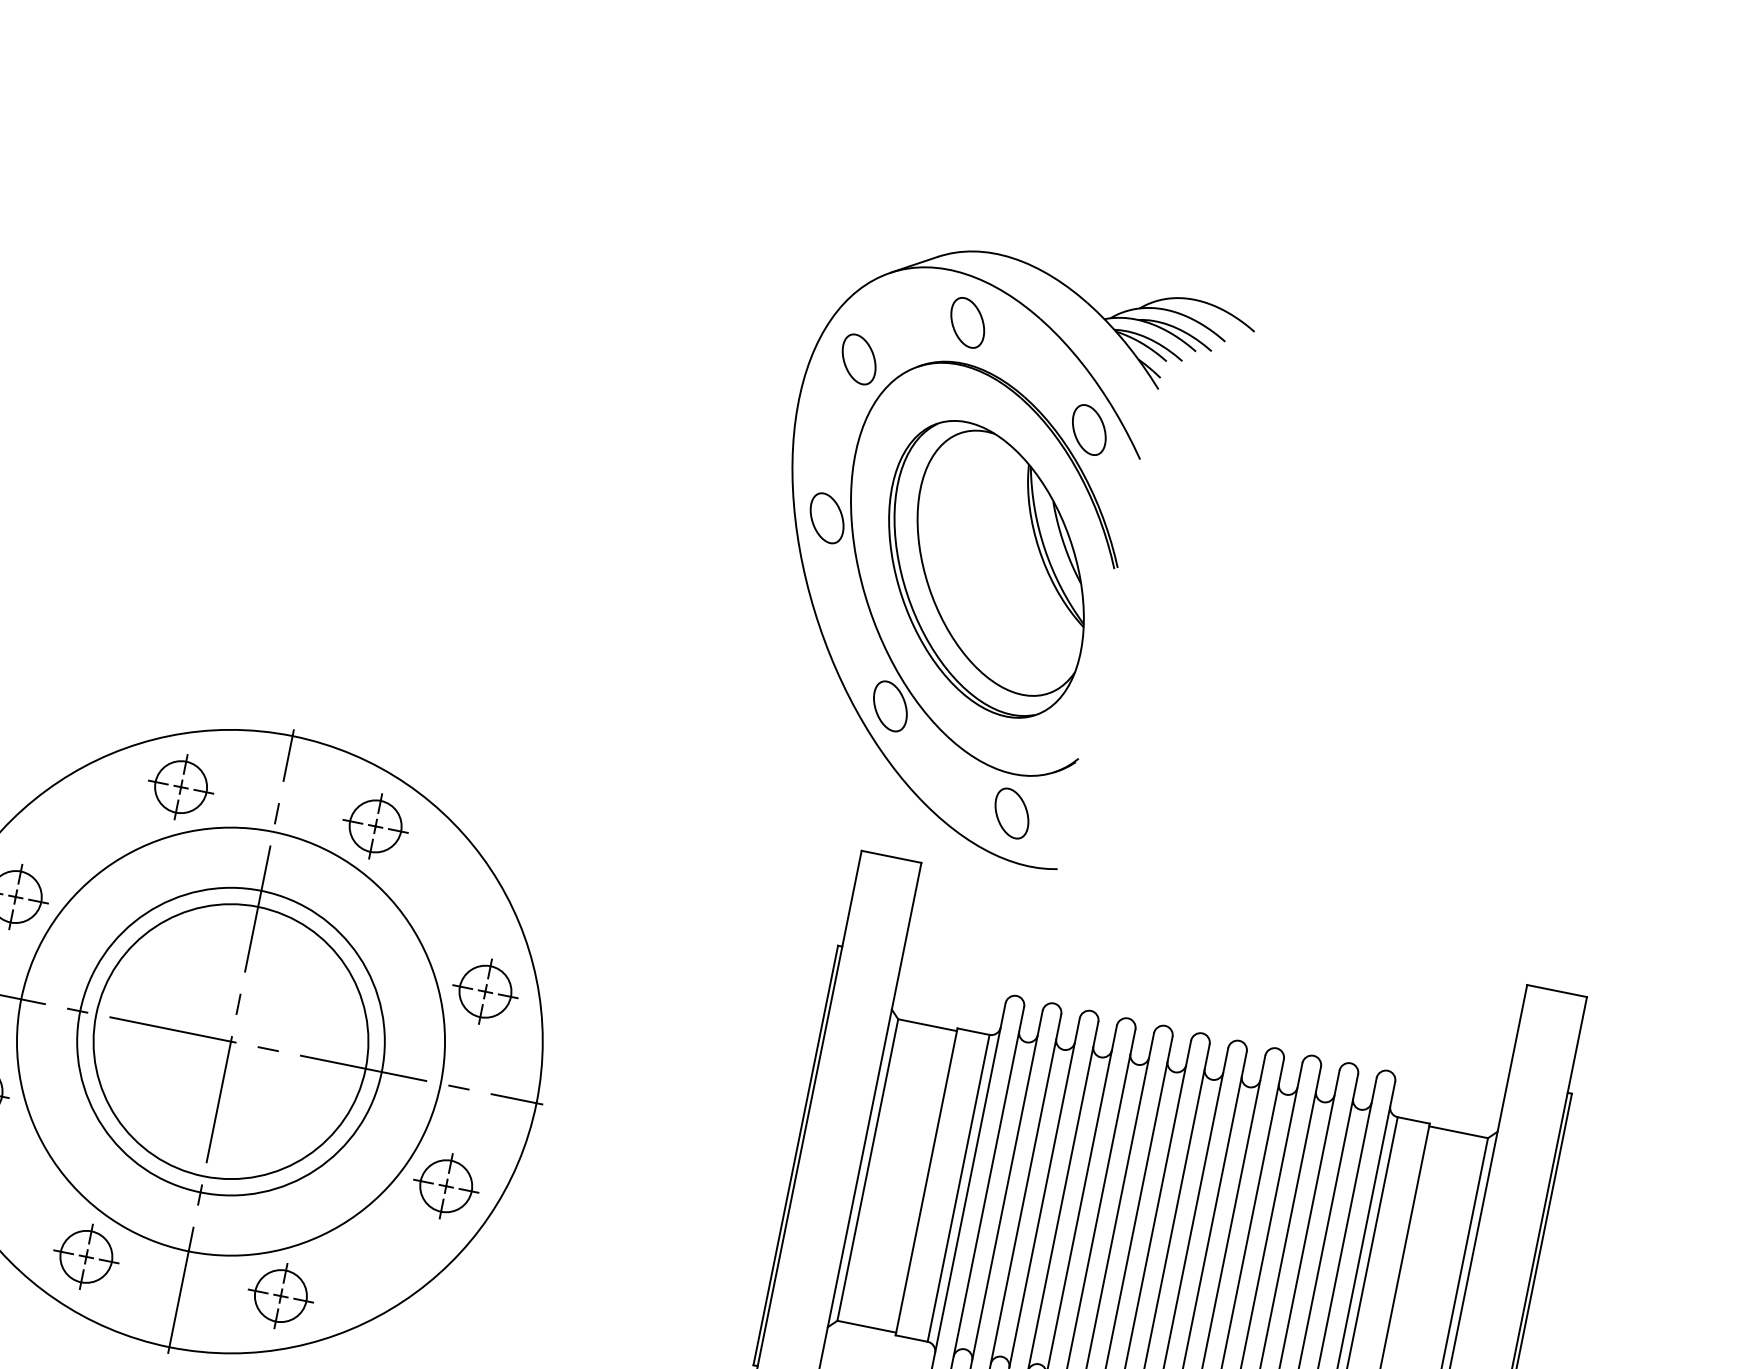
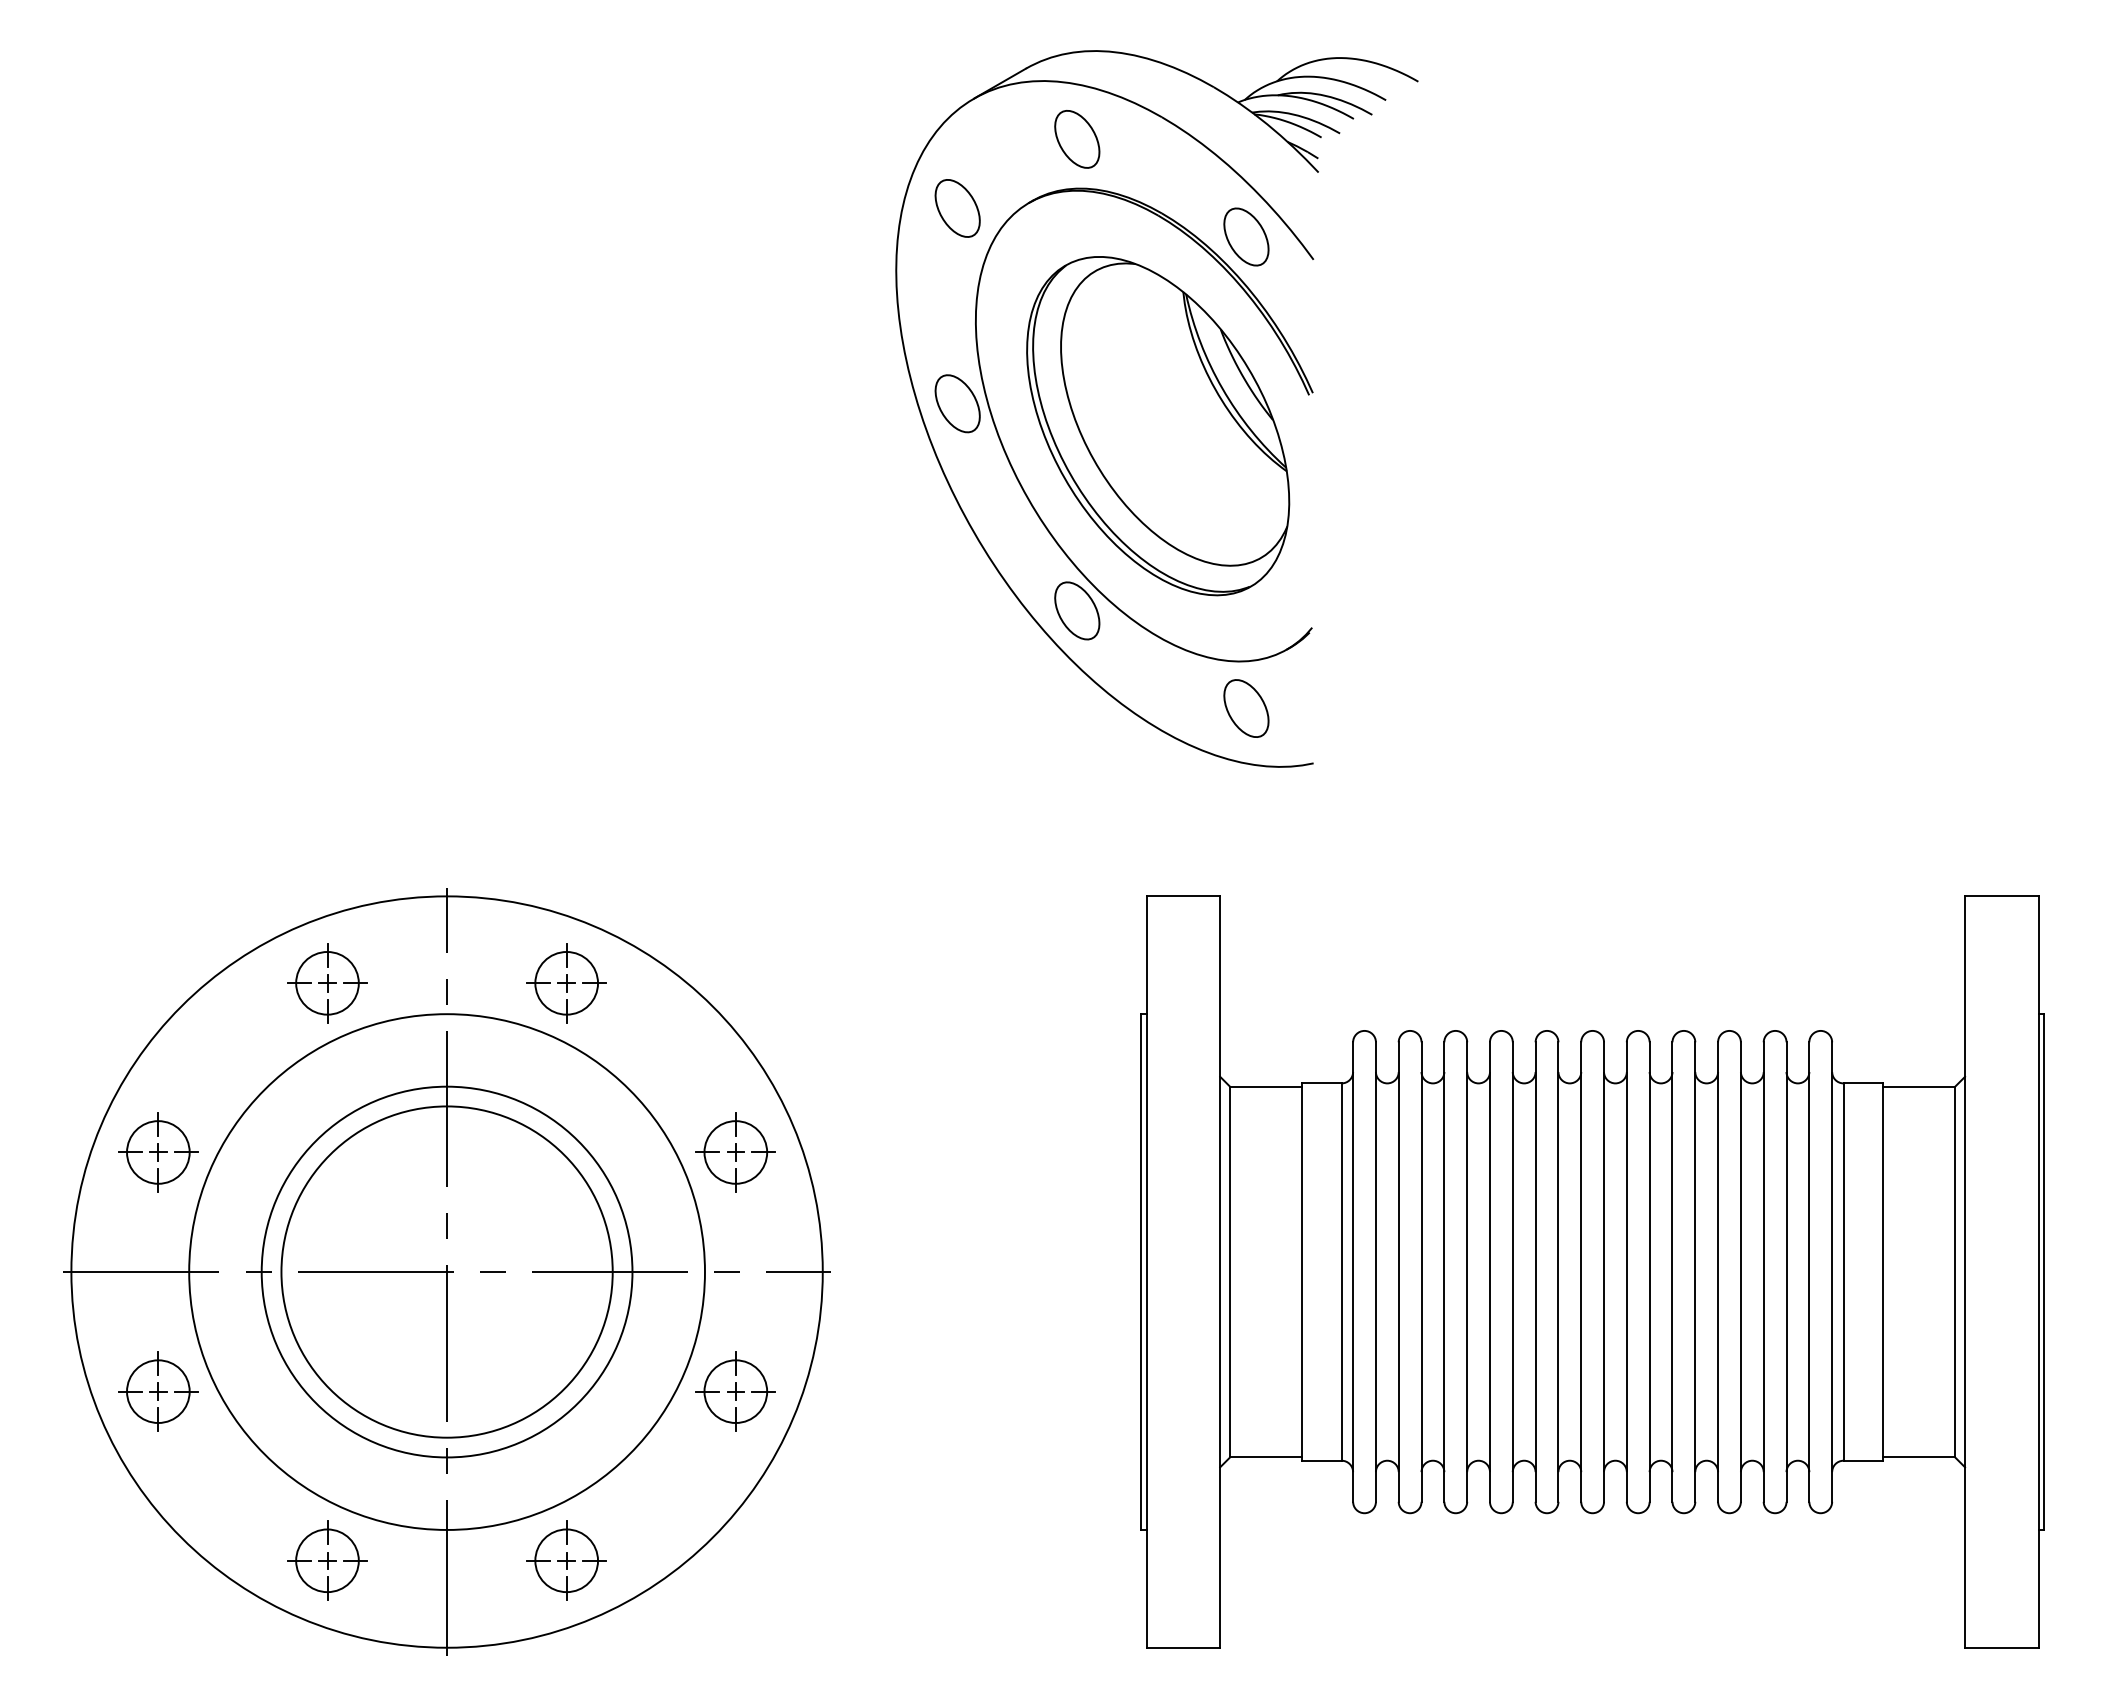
part: (988, 554) -> (1156, 408), moved

